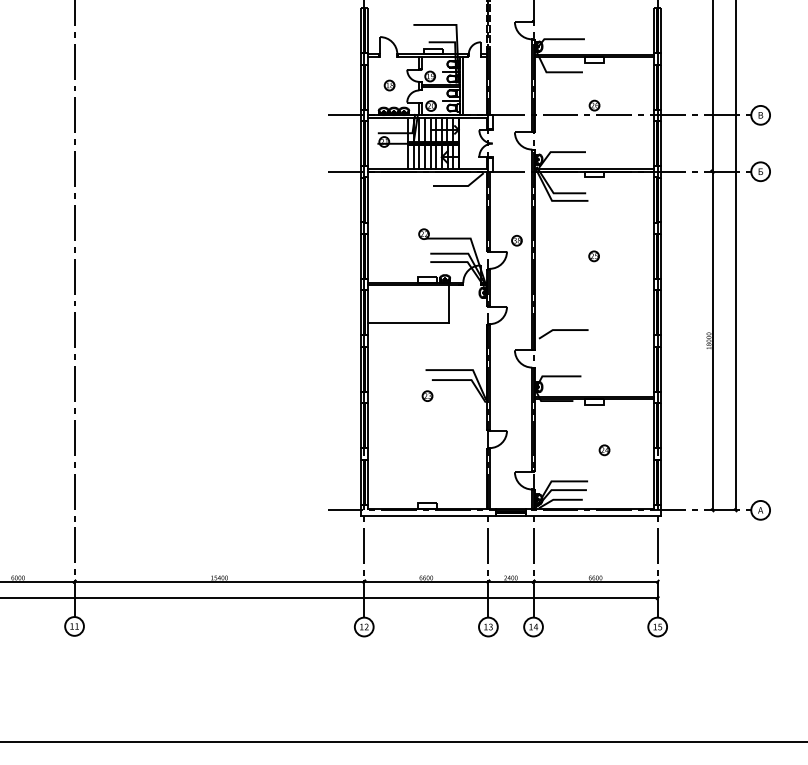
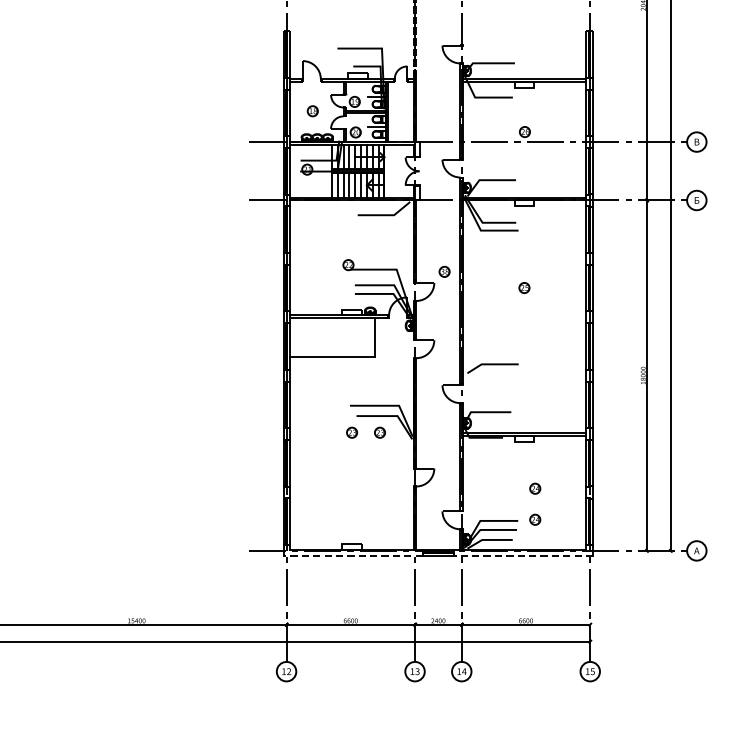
part: (454, 395) -> (379, 432), added
part: (604, 480) -> (535, 520), added
line: (428, 515) -> (353, 556), solid -> dashed
line: (592, 515) -> (522, 556), solid -> dashed

